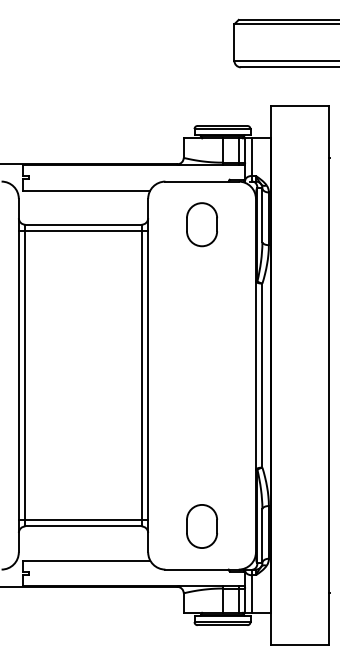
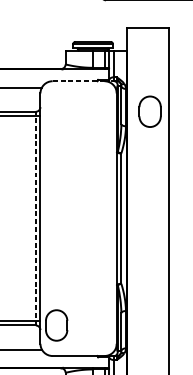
line: (202, 181) -> (78, 81), solid -> dashed
part: (201, 224) -> (149, 111), moved
line: (141, 375) -> (35, 218), solid -> dashed
part: (201, 526) -> (56, 325), moved

